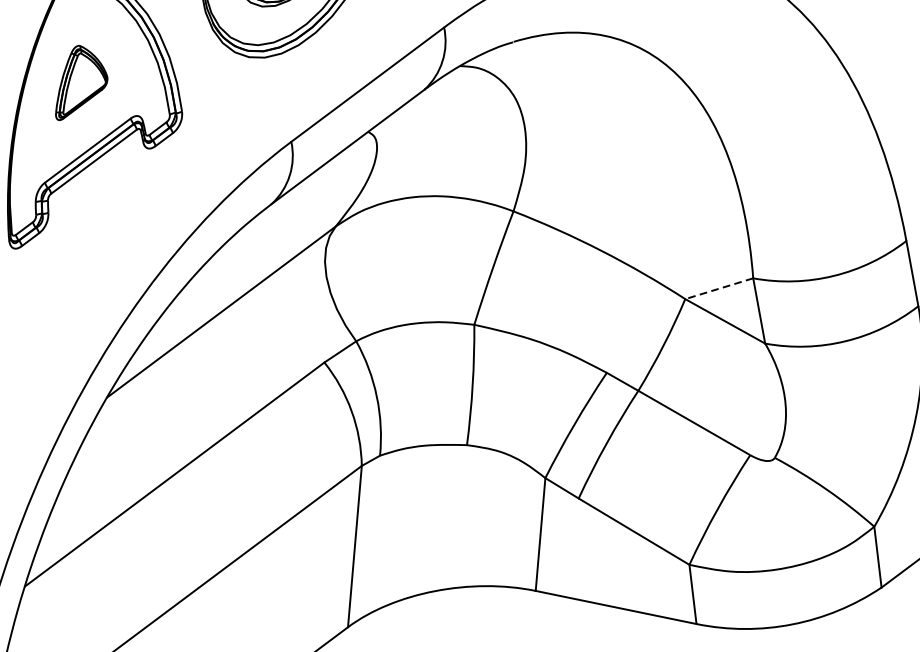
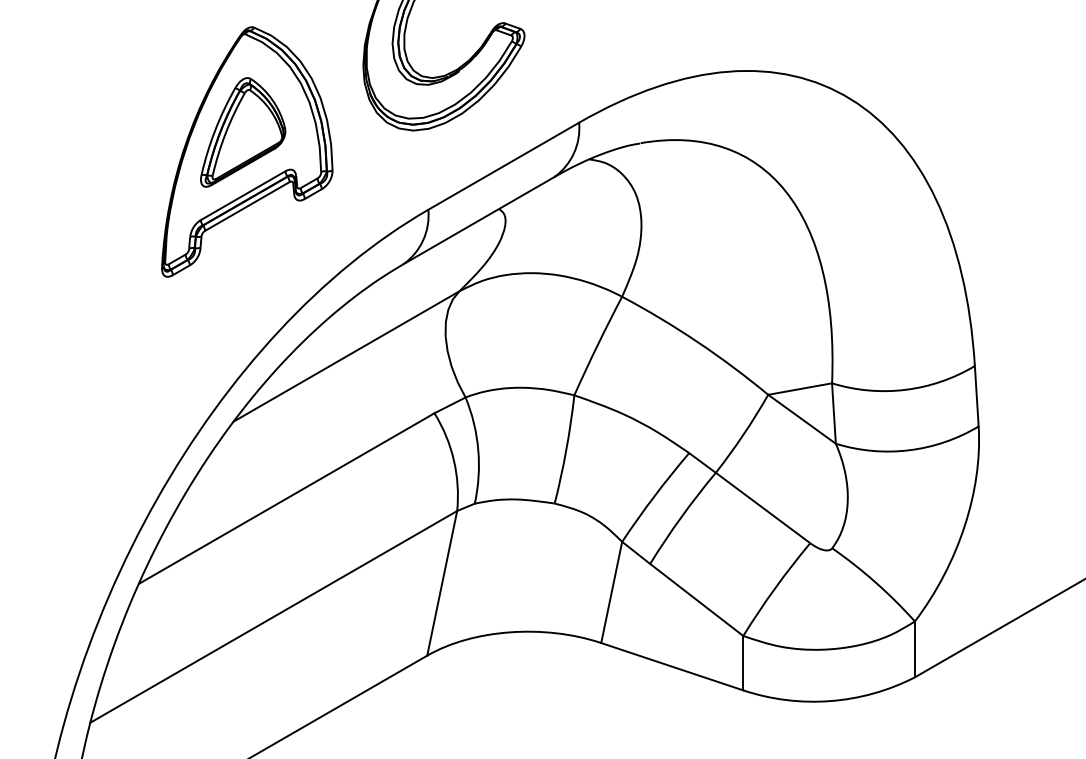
part: (80, 81) -> (243, 132), size x1.67
line: (718, 289) -> (799, 389), dashed -> solid

